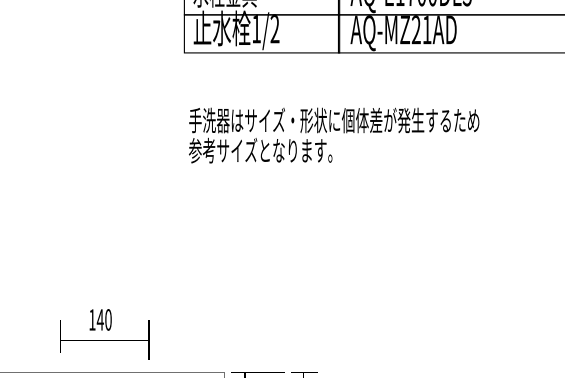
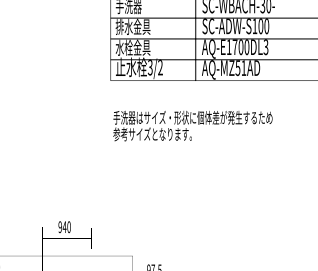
text: (255, 28) -> (149, 67), 1/2 -> 3/2
text: (415, 30) -> (237, 68), AQ-MZ21AD -> AQ-MZ51AD
text: (90, 318) -> (59, 226), 140 -> 940

